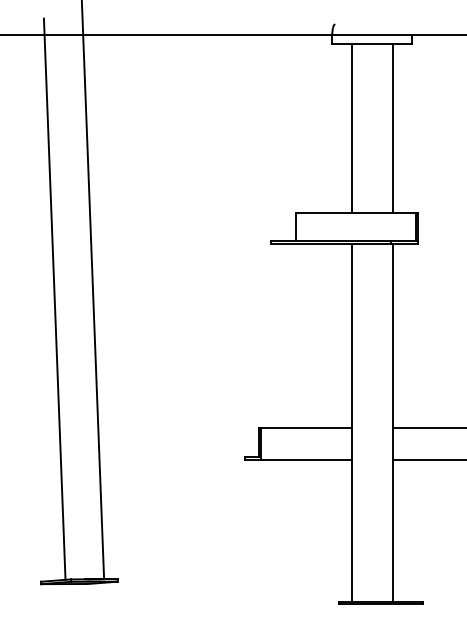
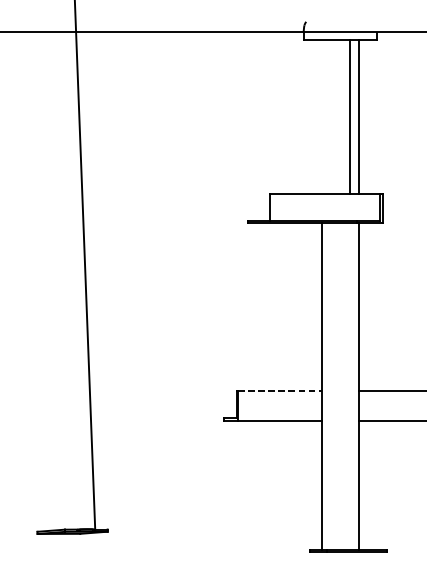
line: (351, 127) -> (349, 116), moved
line: (54, 298) -> (49, 272), removed
line: (306, 428) -> (280, 391), solid -> dashed

